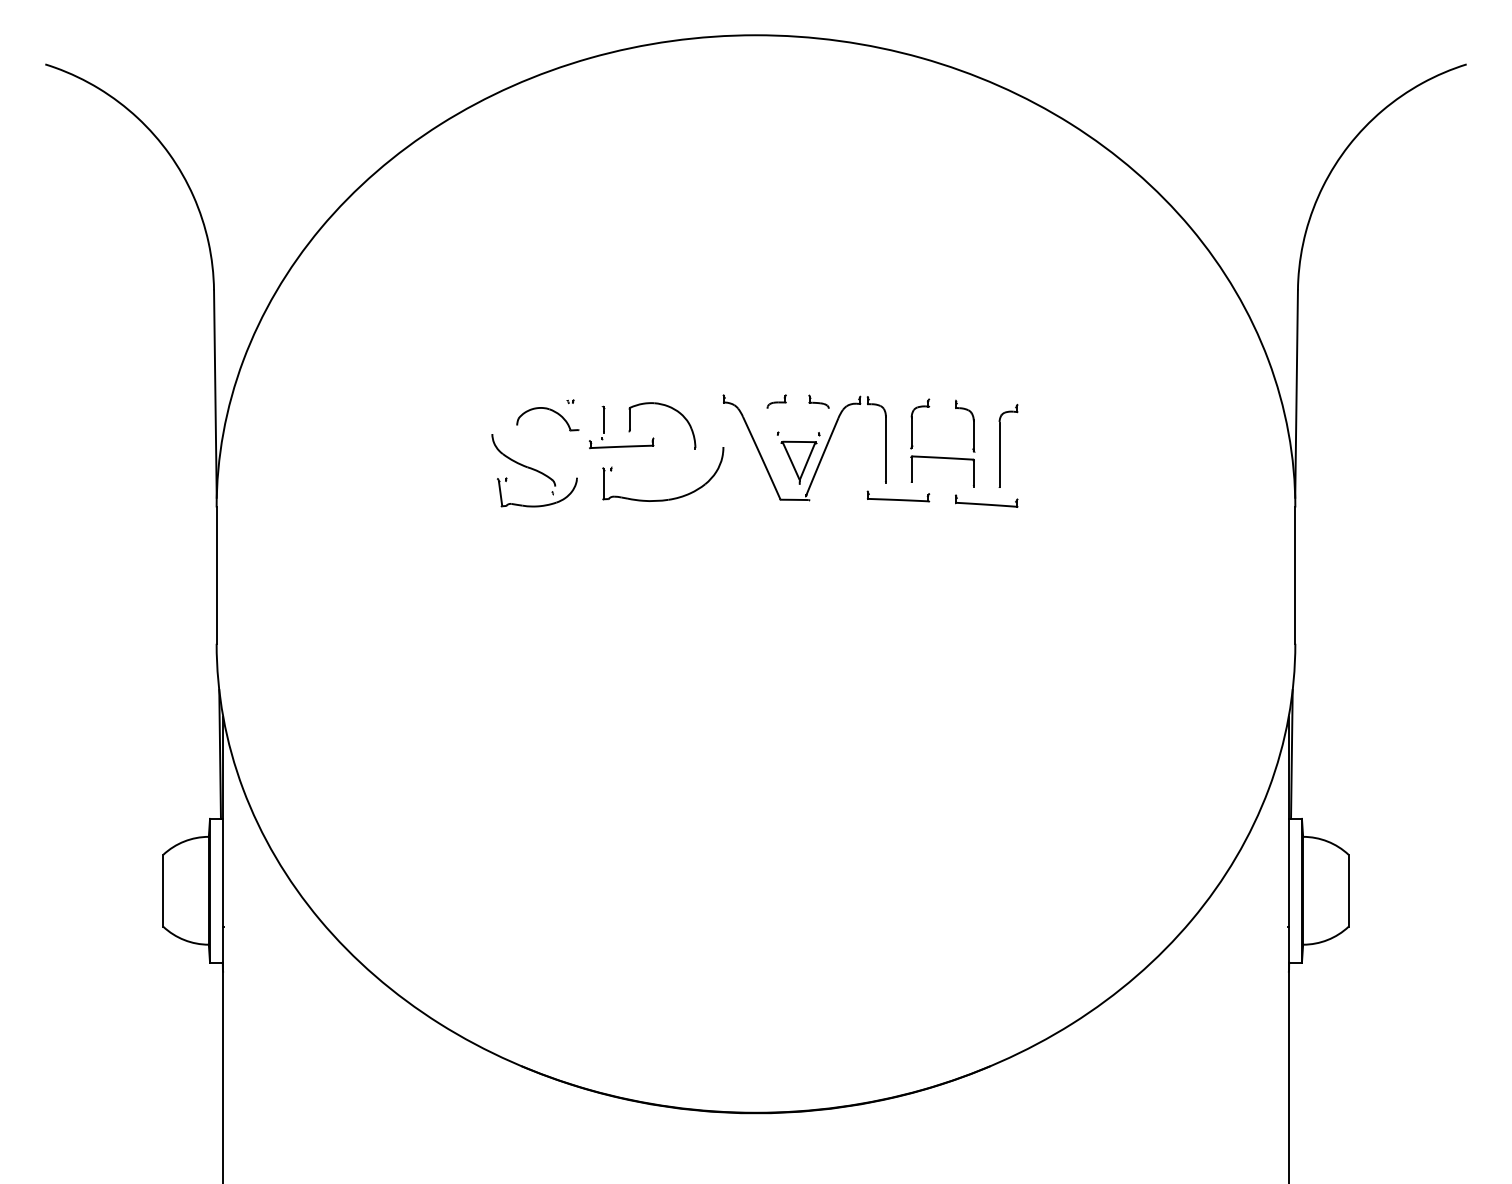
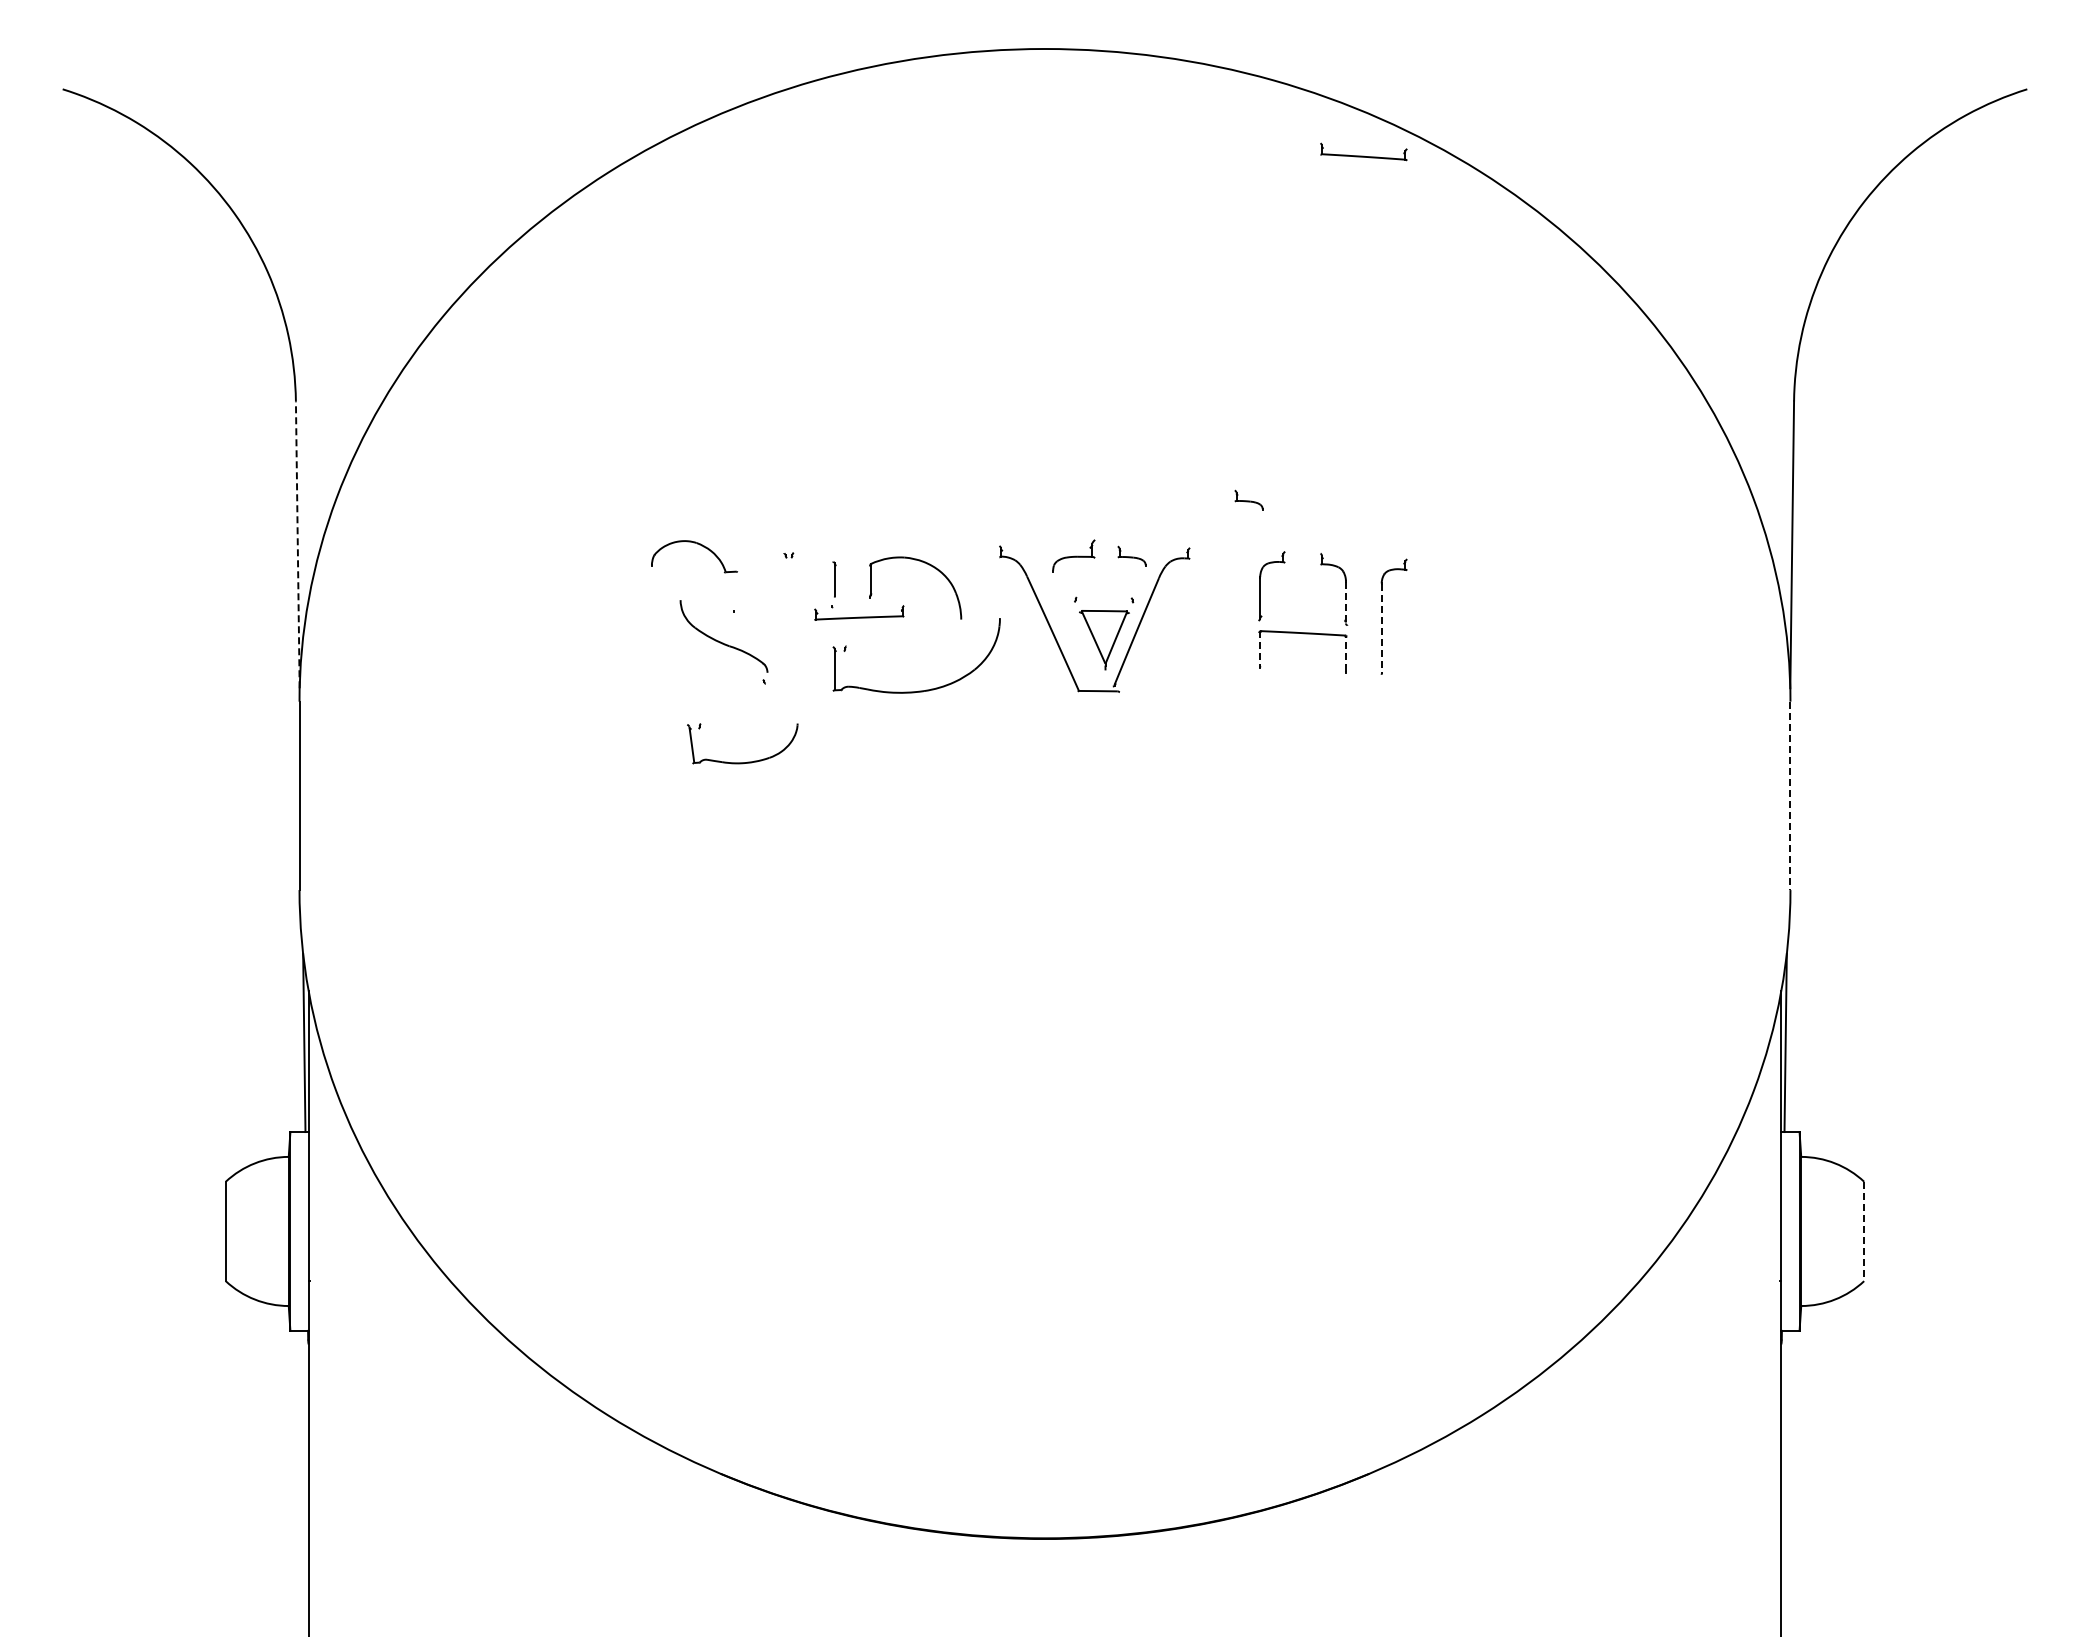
part: (903, 361) -> (1248, 499), added
line: (215, 393) -> (297, 544), solid -> dashed
part: (776, 401) -> (1073, 555), size x1.6
part: (551, 411) -> (699, 545), moved
line: (973, 435) -> (1345, 601), solid -> dashed
part: (885, 439) -> (1223, 607), removed
line: (999, 455) -> (1381, 629), solid -> dashed
line: (911, 469) -> (1260, 649), solid -> dashed
line: (973, 472) -> (1345, 653), solid -> dashed
part: (898, 496) -> (1241, 686), removed
part: (986, 500) -> (1363, 151), moved
part: (540, 505) -> (747, 761), moved
line: (1295, 576) -> (1790, 796), solid -> dashed
line: (1348, 890) -> (1864, 1231), solid -> dashed

